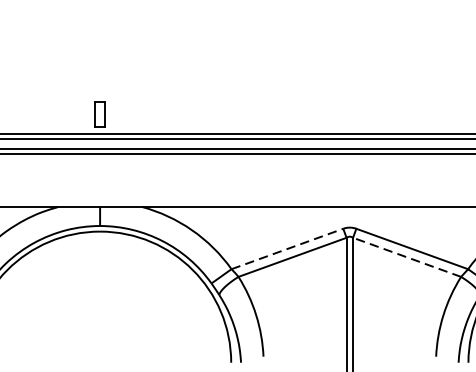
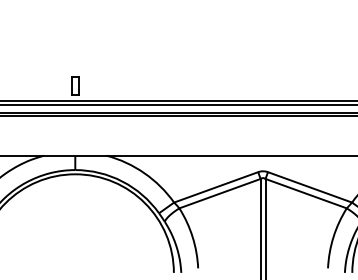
line: (287, 249) -> (216, 187), dashed -> solid
line: (406, 257) -> (305, 193), dashed -> solid

